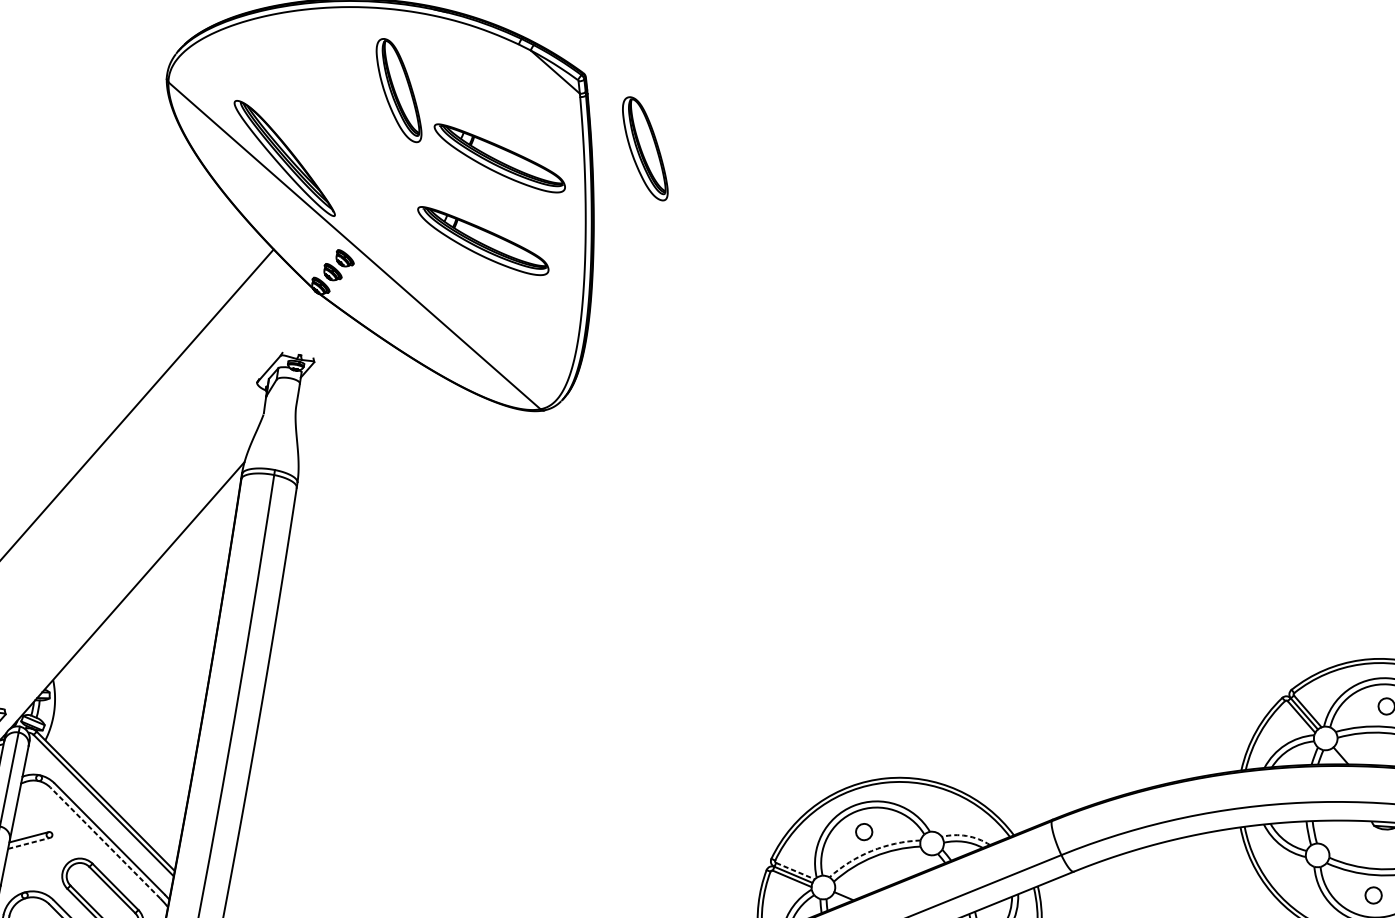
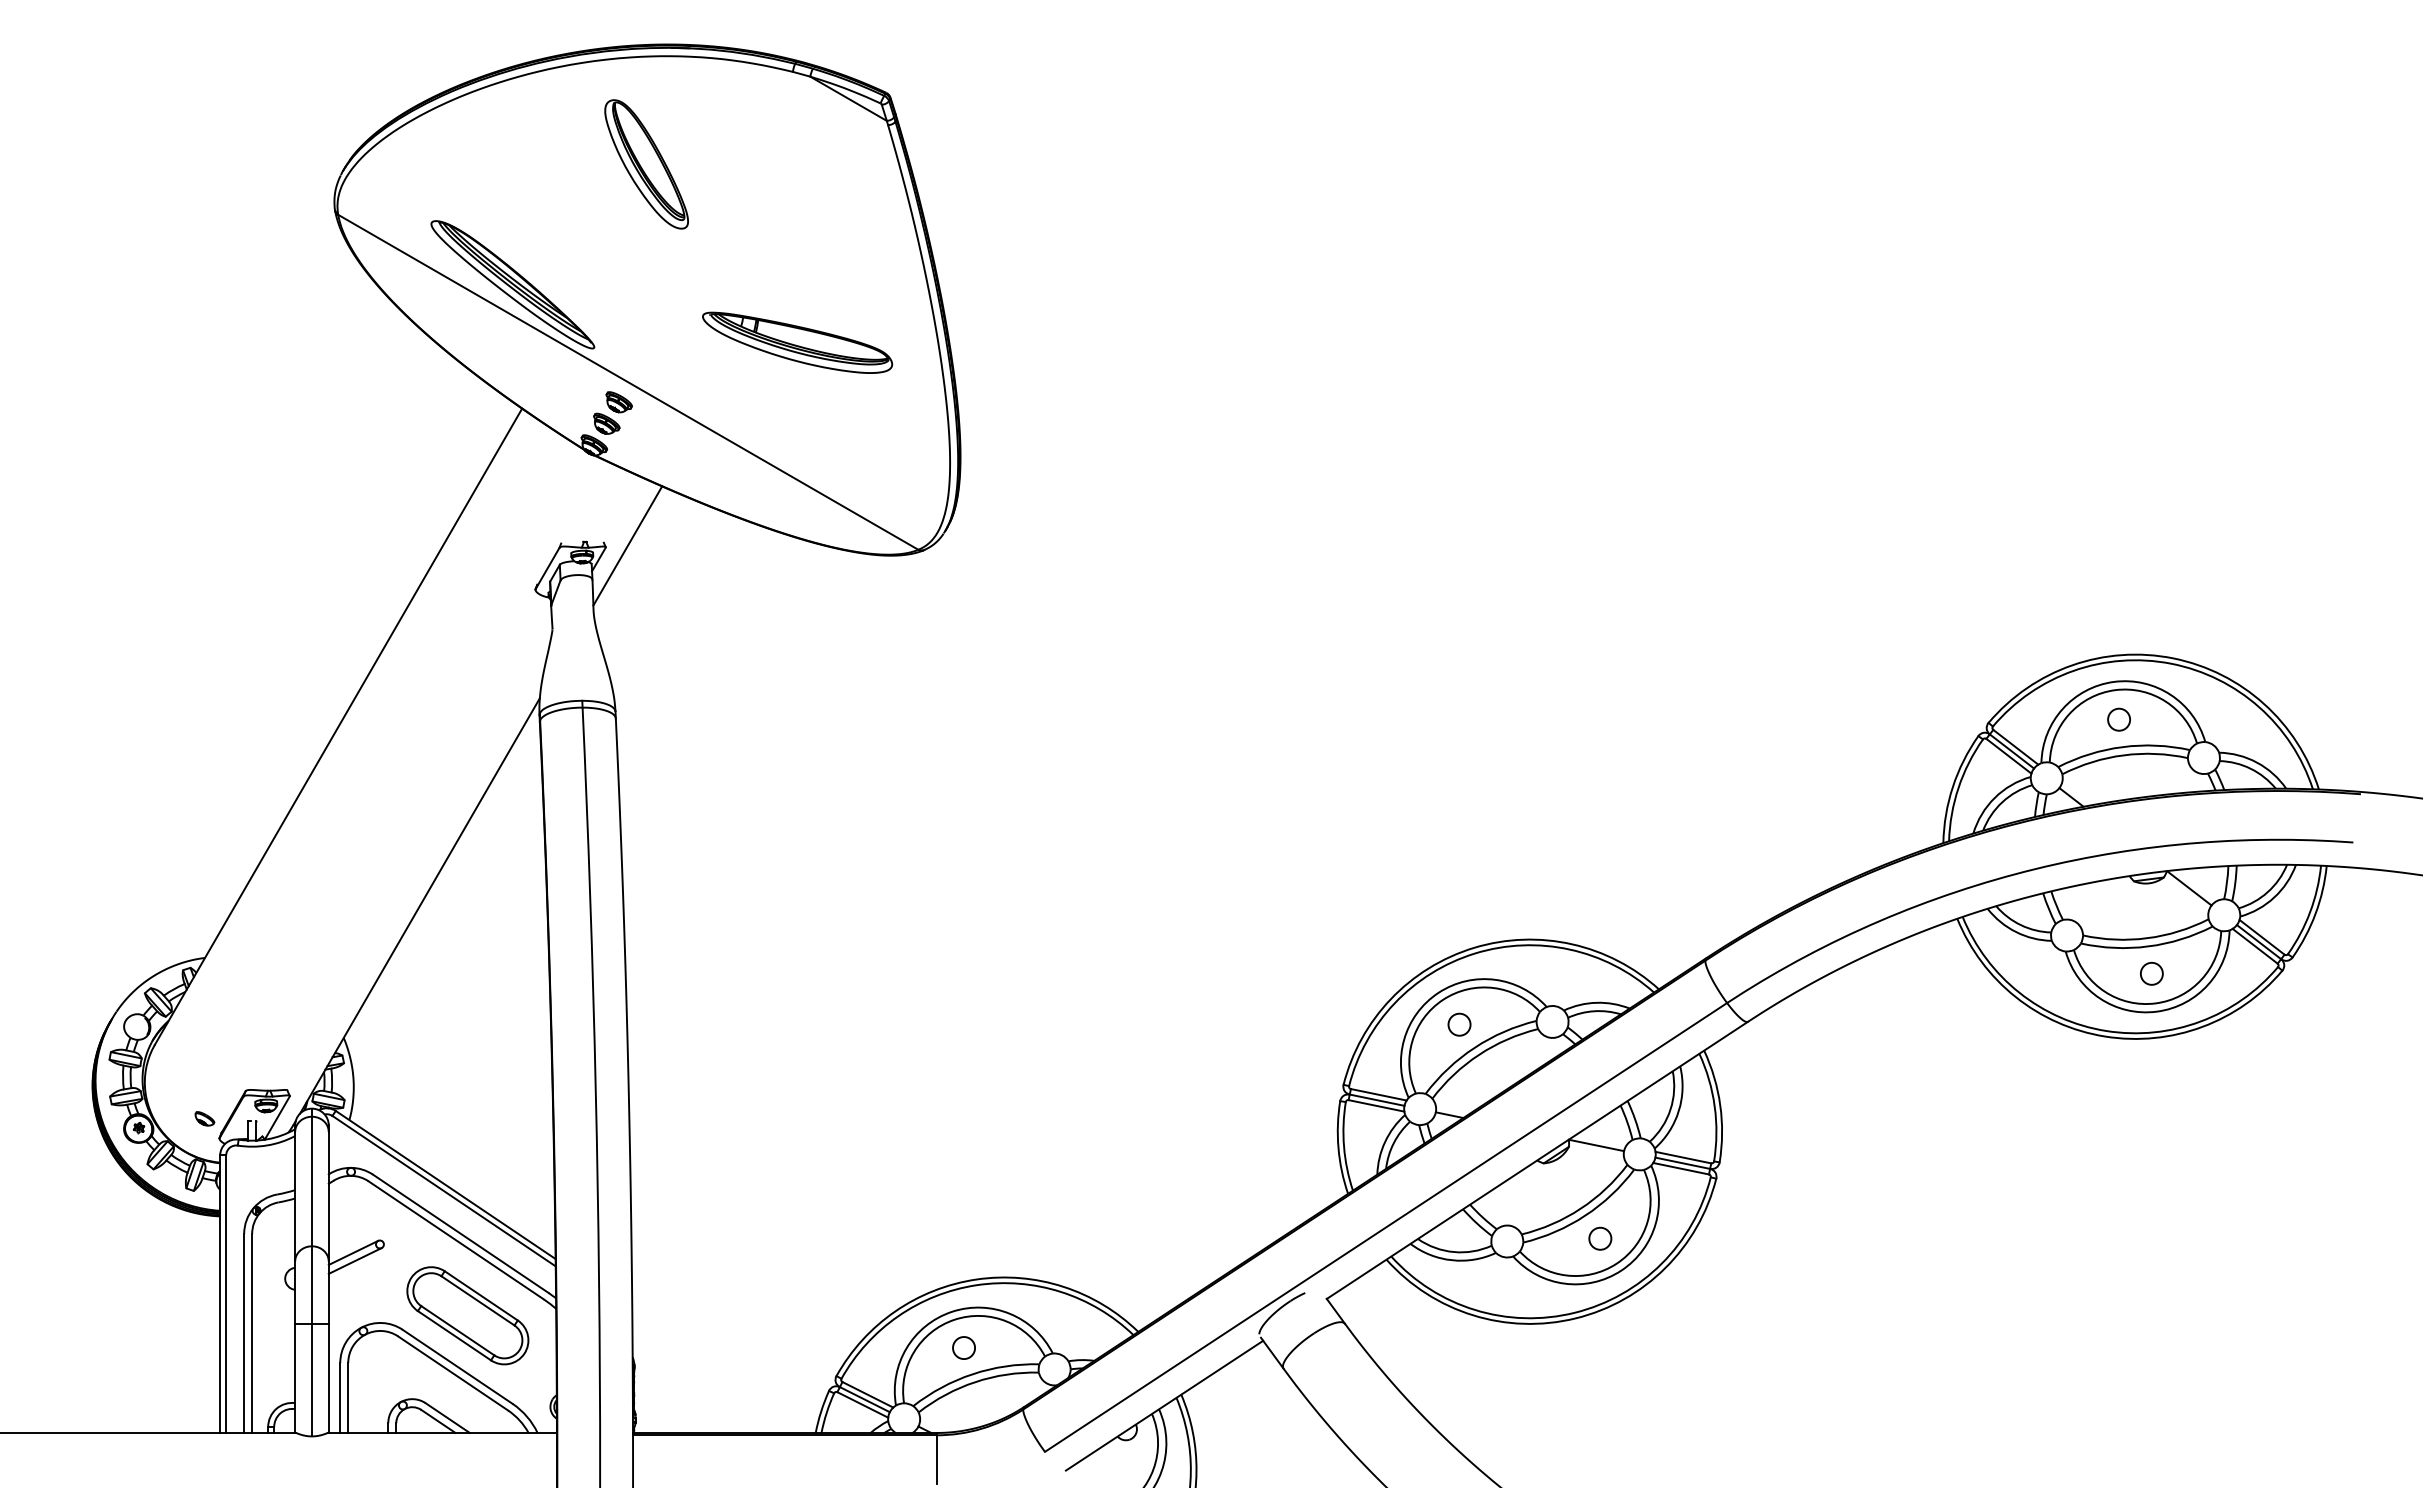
part: (645, 148) -> (988, 176), removed
part: (499, 158) -> (797, 228), removed
line: (330, 363) -> (627, 545), added
arc: (966, 835) -> (1596, 1002), dashed -> solid
line: (29, 843) -> (355, 1260), dashed -> solid
line: (105, 843) -> (456, 1240), dashed -> solid
arc: (871, 850) -> (1474, 1047), dashed -> solid
line: (796, 871) -> (1379, 1094), dashed -> solid

